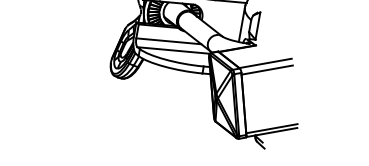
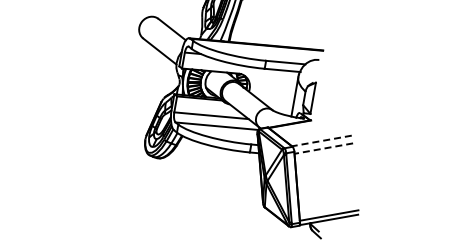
line: (265, 63) -> (321, 141), solid -> dashed
line: (266, 70) -> (323, 148), solid -> dashed

